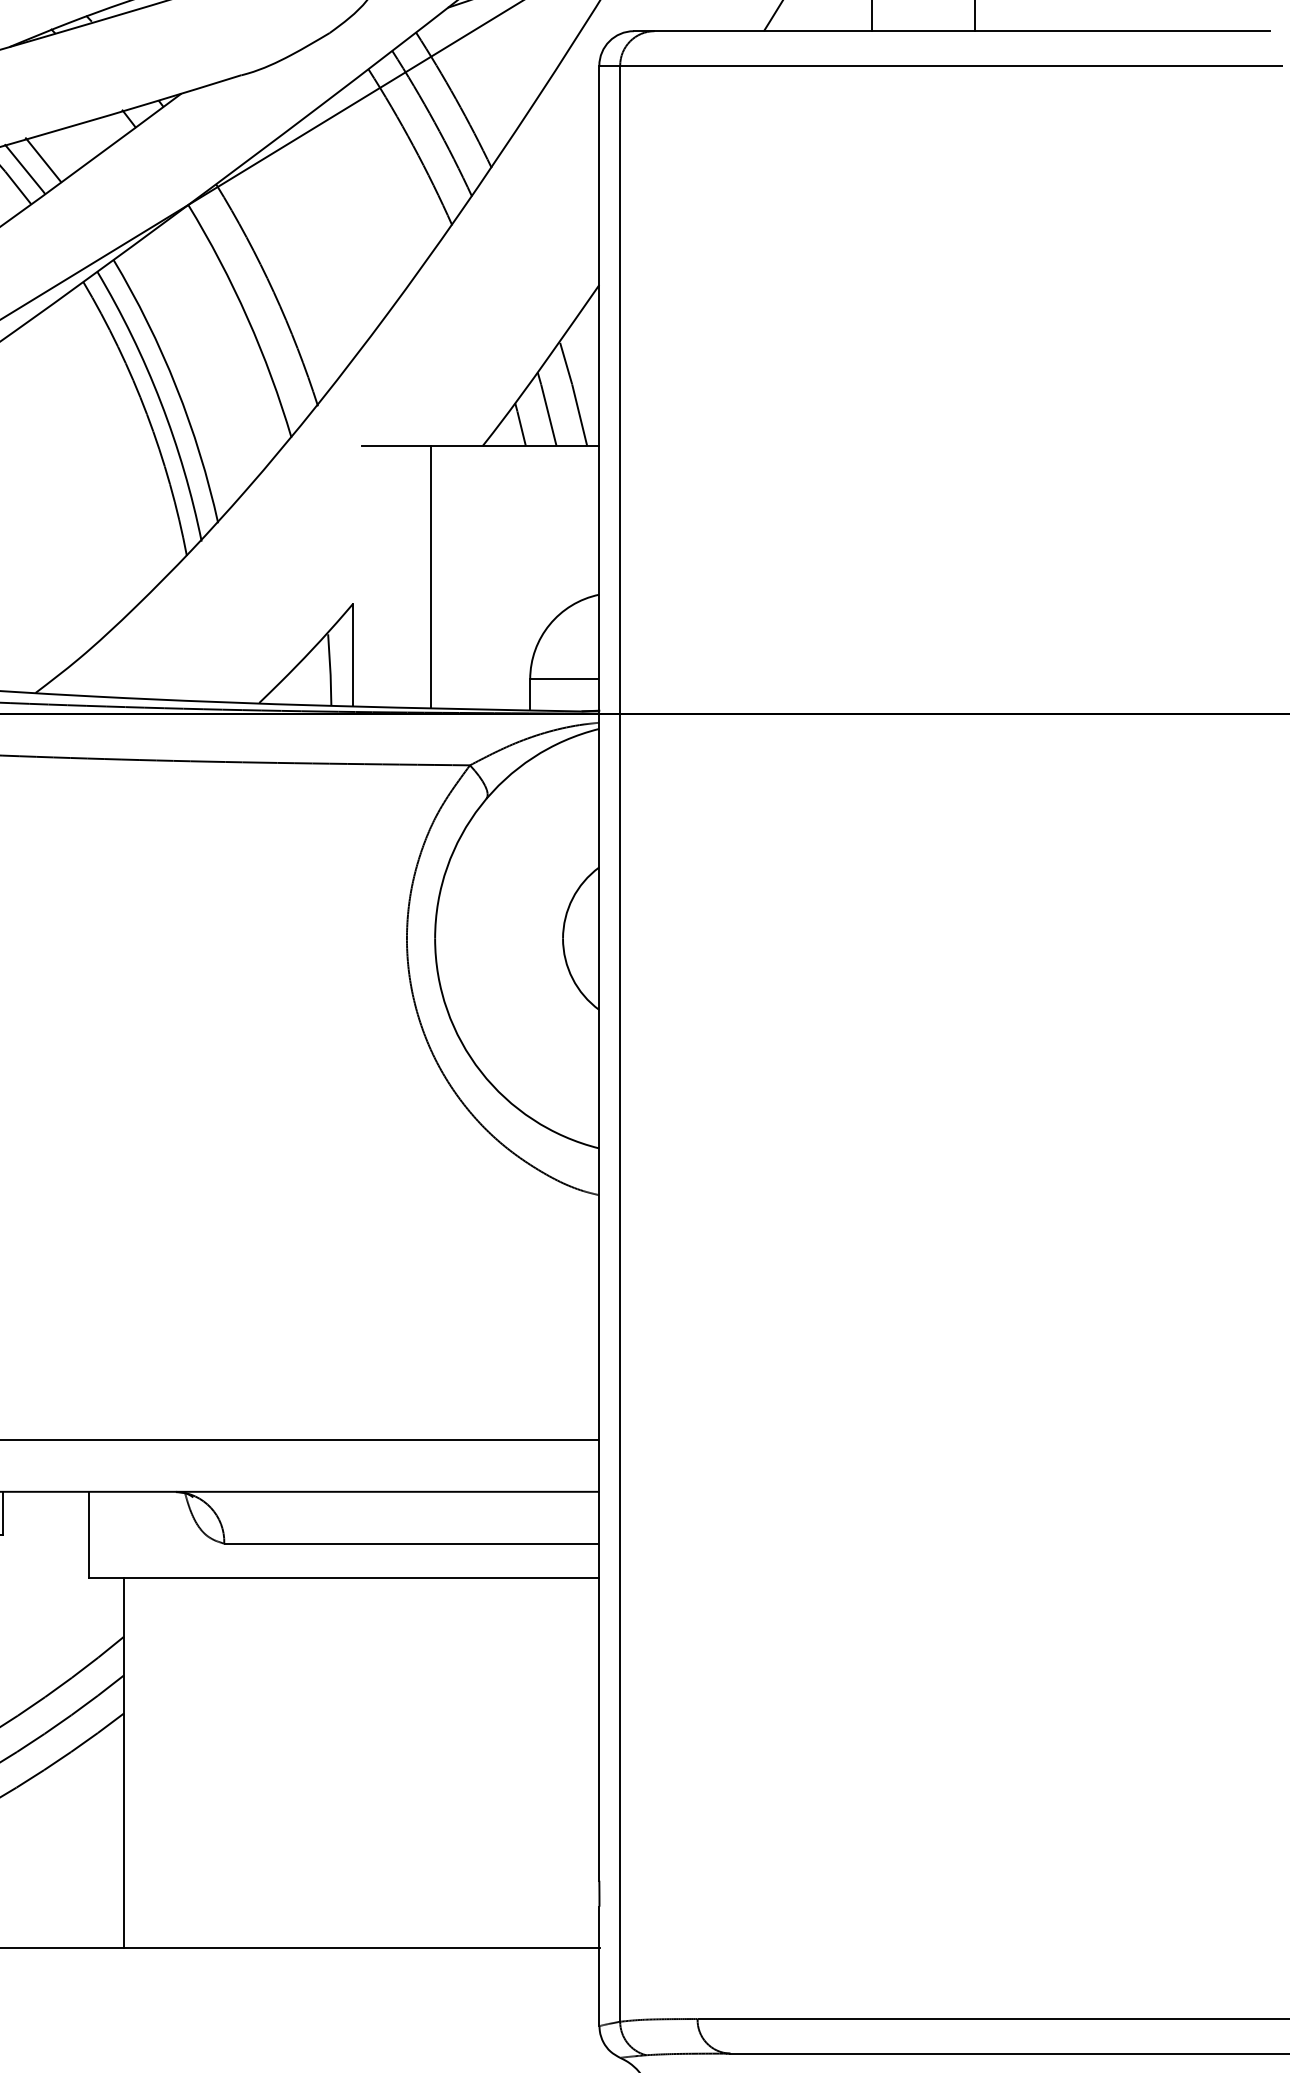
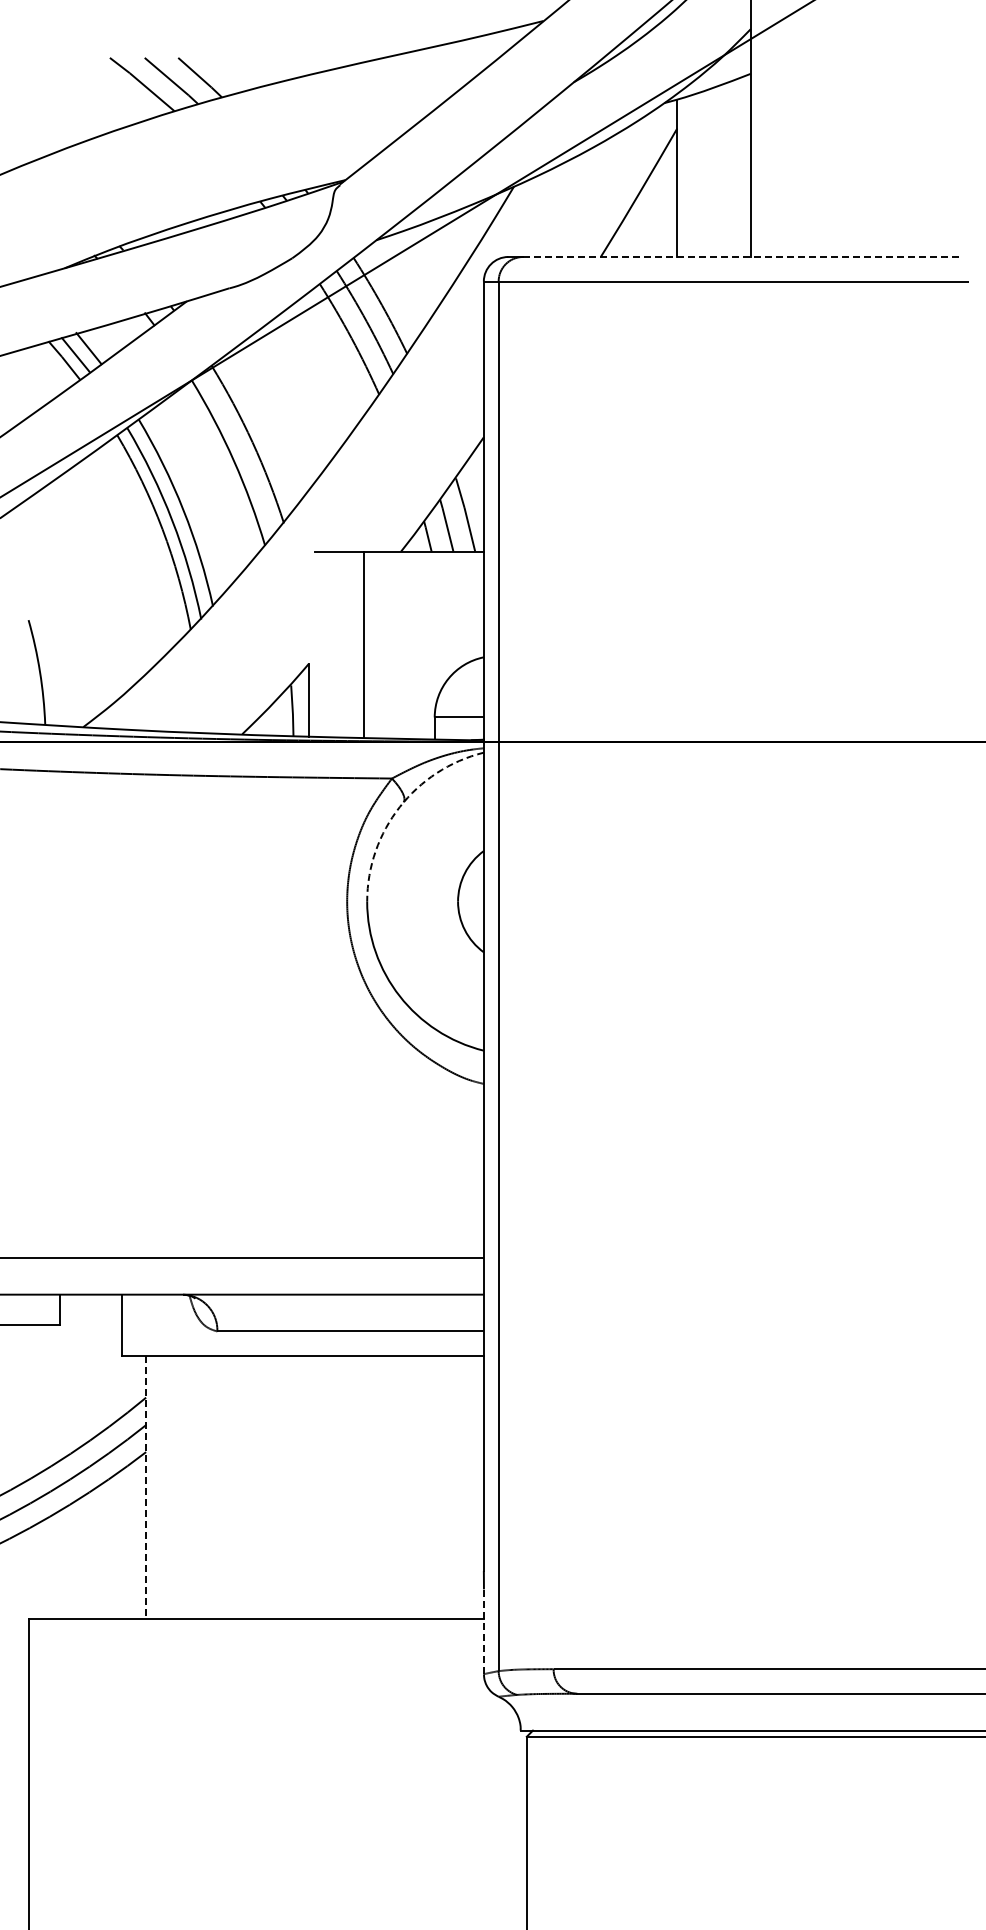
line: (962, 30) -> (741, 256), solid -> dashed
arc: (480, 806) -> (399, 807), solid -> dashed
line: (124, 1763) -> (146, 1487), solid -> dashed
line: (598, 1965) -> (483, 1631), solid -> dashed

